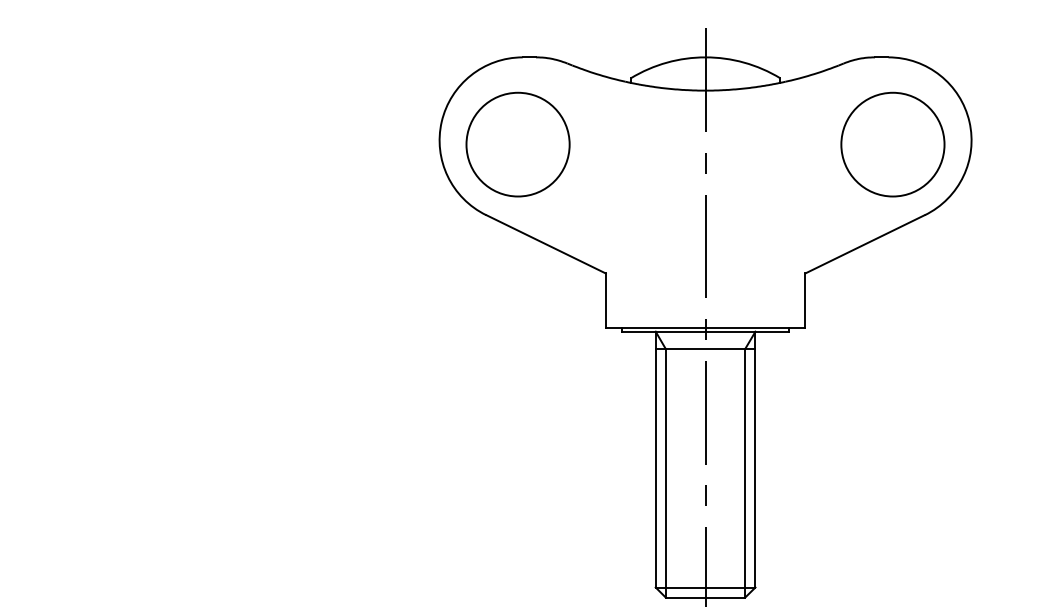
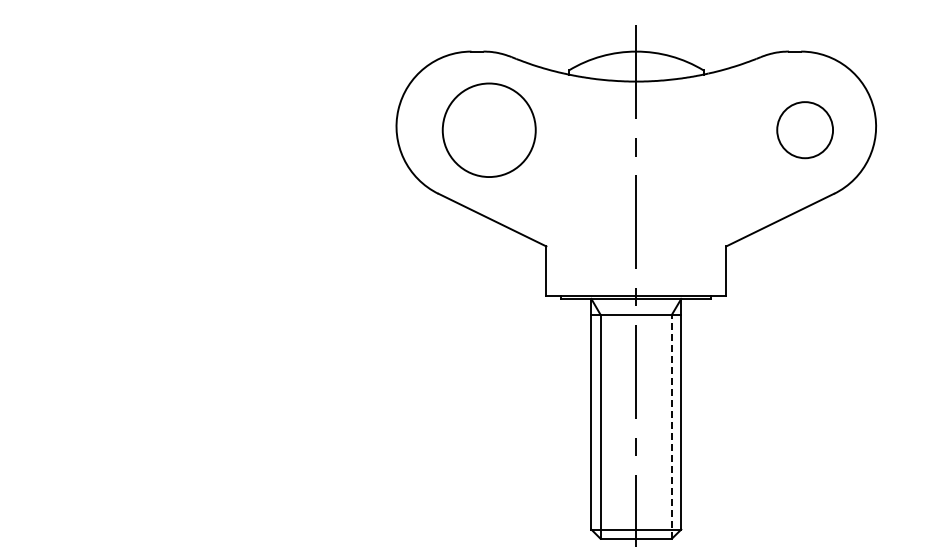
part: (517, 143) -> (488, 129), moved
part: (892, 143) -> (804, 129), size x0.6
line: (744, 473) -> (671, 426), solid -> dashed

